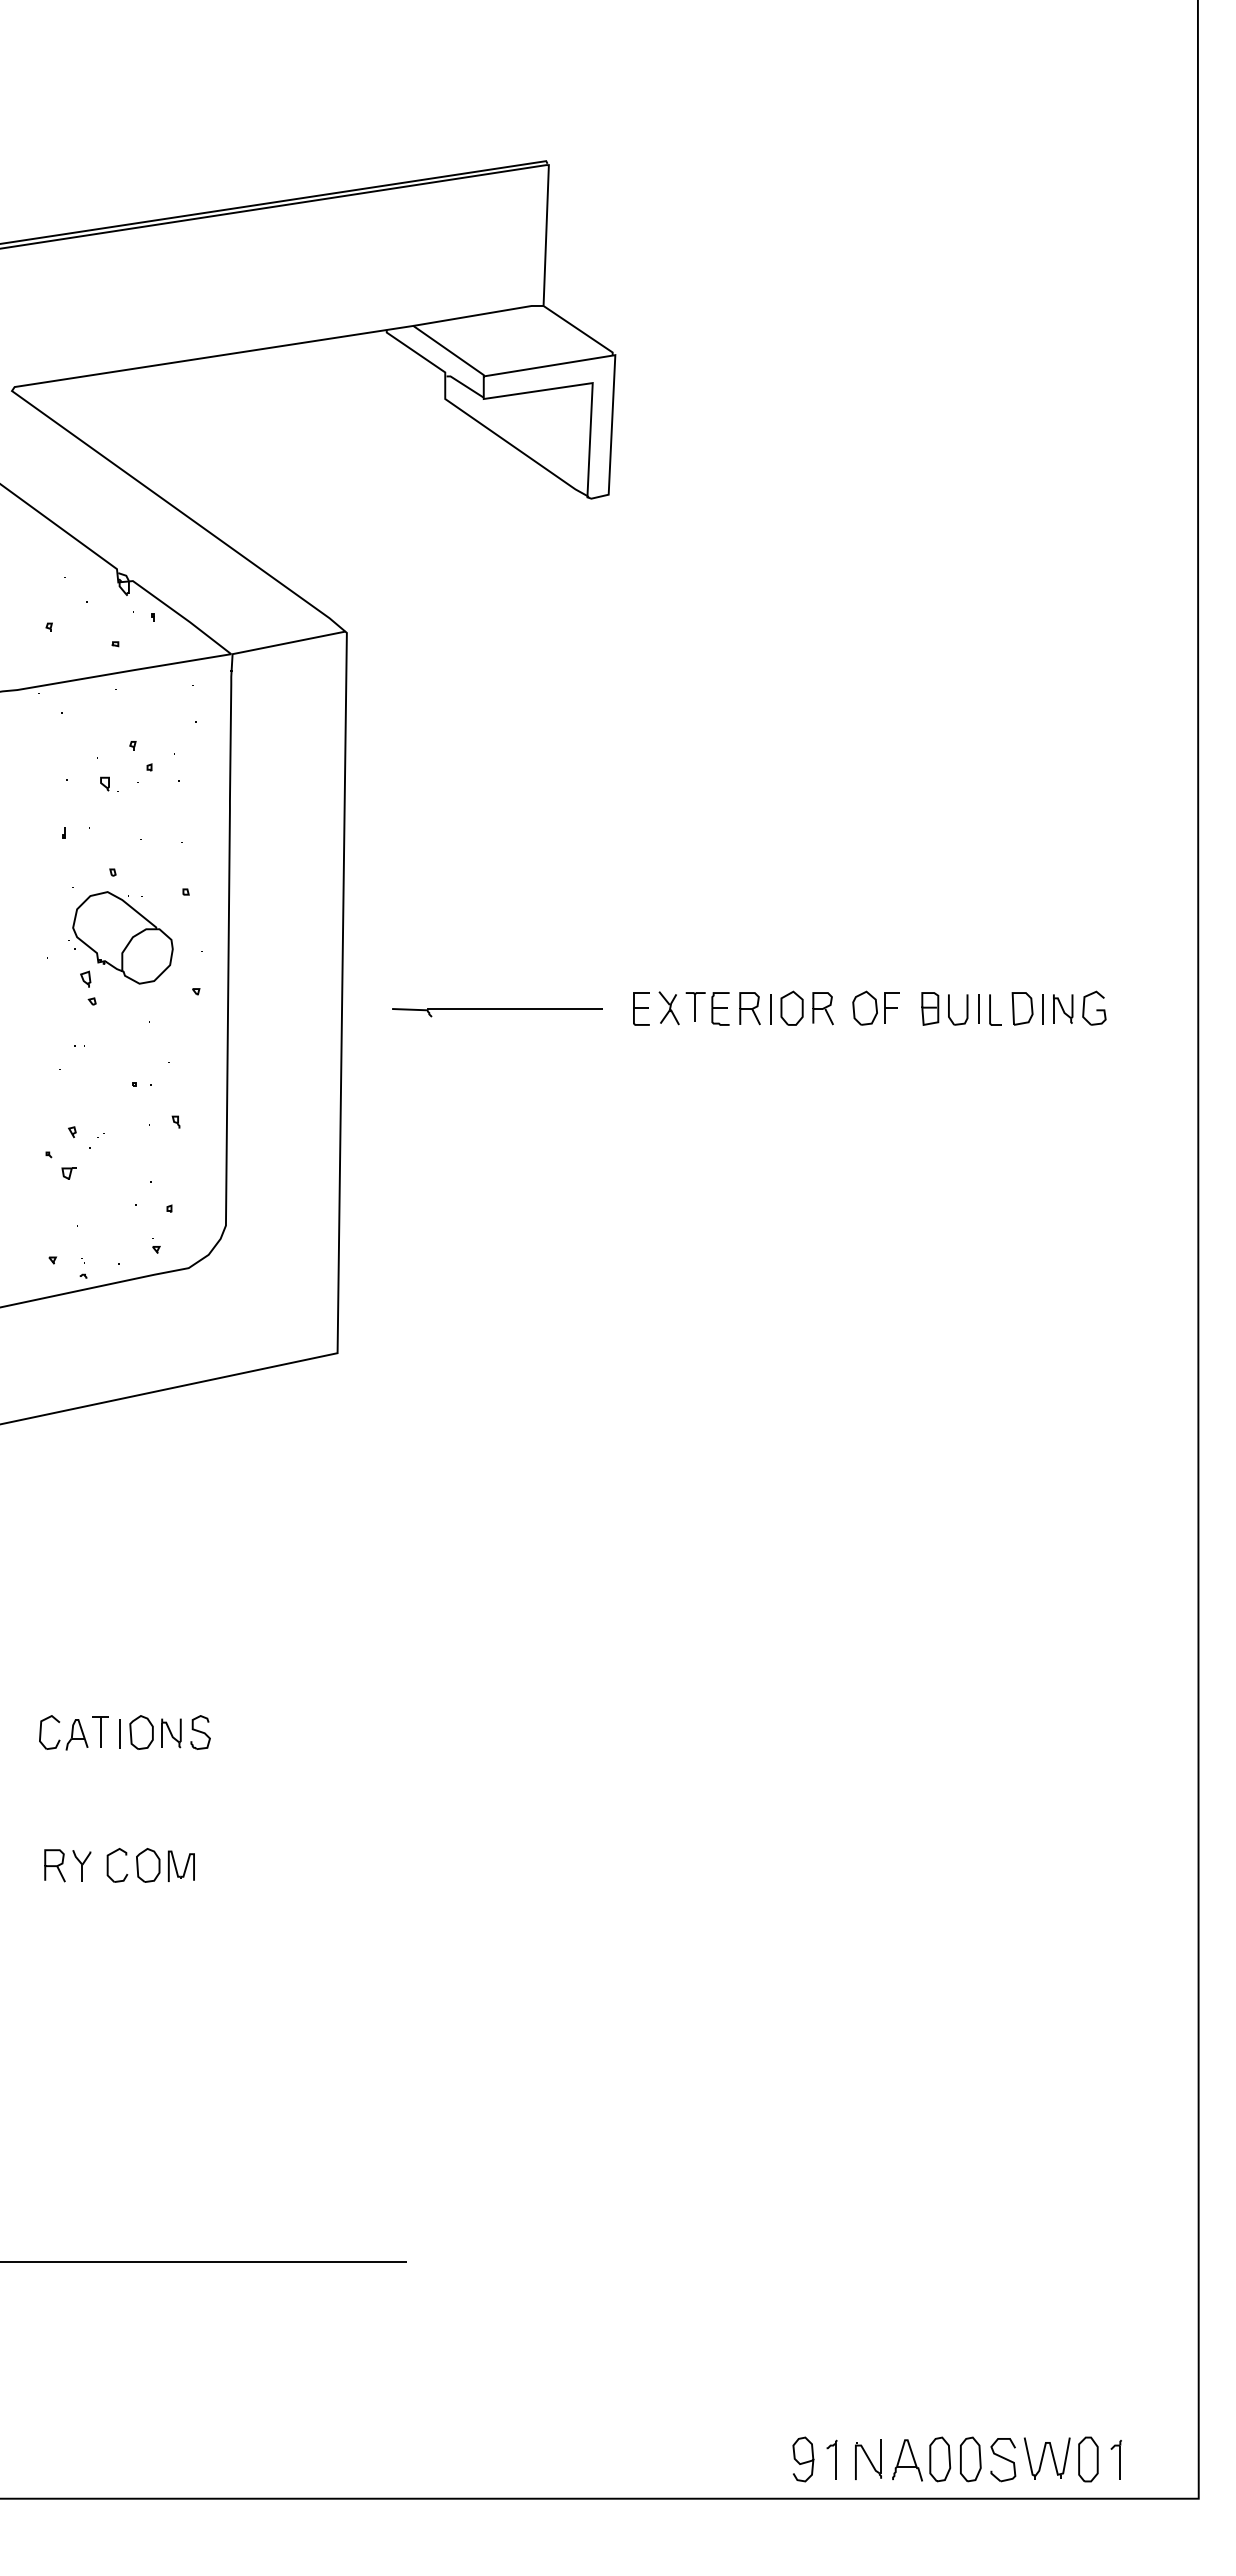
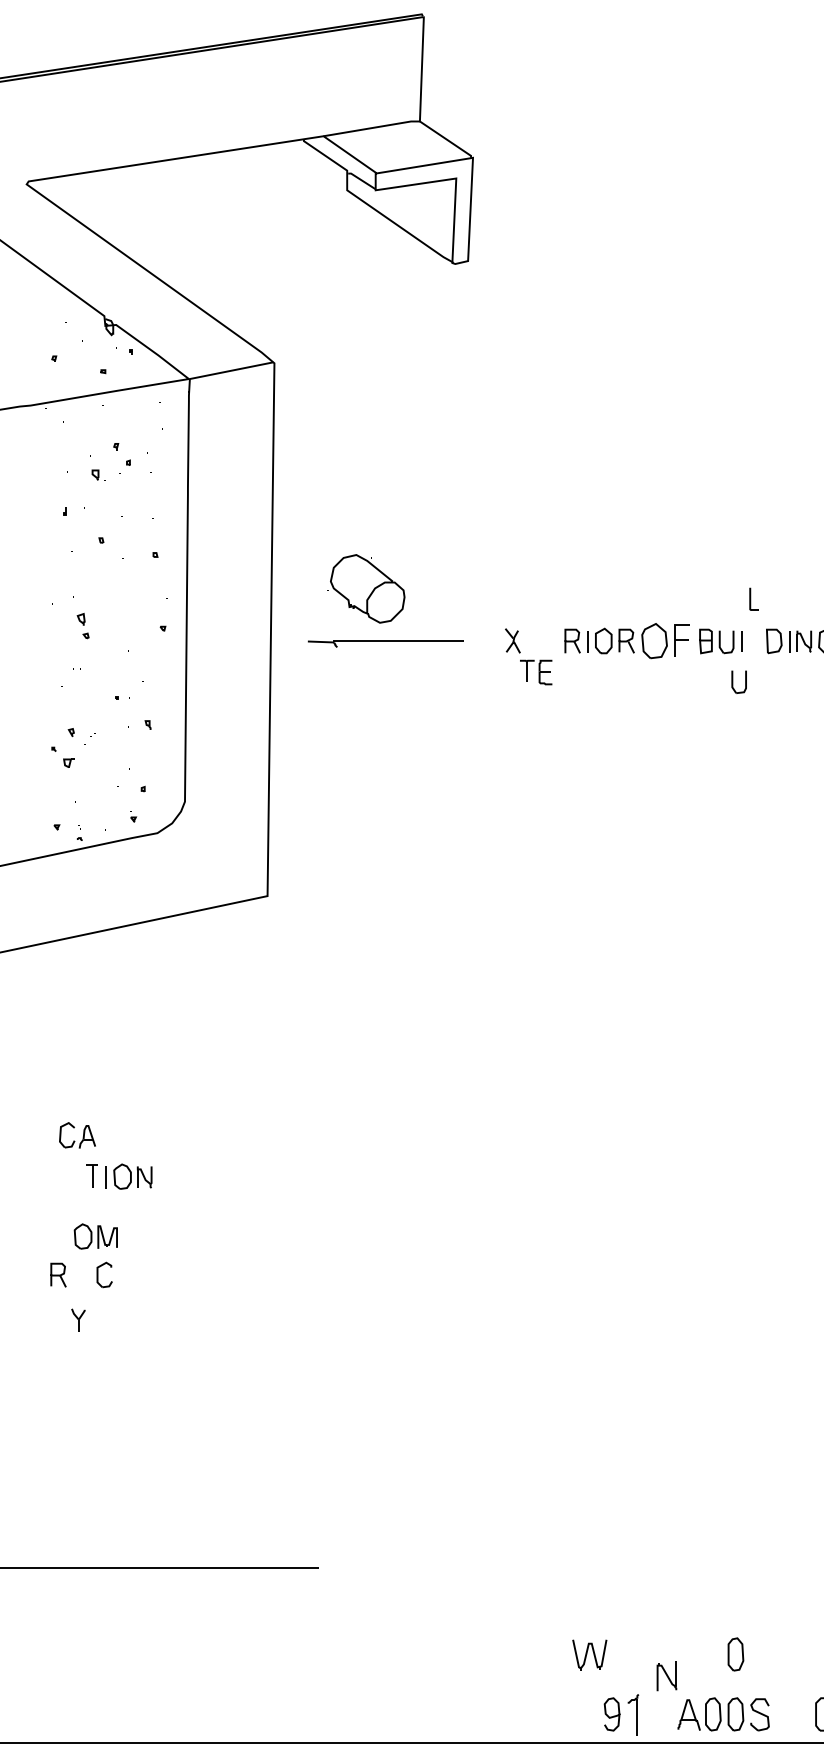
part: (120, 937) -> (365, 588), moved
part: (875, 1007) -> (665, 640), size x1.4
part: (641, 1008) -> (492, 641), removed
part: (707, 1008) -> (536, 672), moved
part: (995, 1009) -> (754, 598), moved
part: (983, 1063) -> (745, 681), added
part: (71, 1732) -> (83, 1135), moved
part: (200, 1732) -> (166, 1176), removed
part: (81, 1865) -> (78, 1320), moved
part: (165, 1865) -> (95, 1236), moved
part: (970, 2378) -> (735, 1654), added
part: (1046, 2458) -> (589, 1655), moved
part: (831, 2459) -> (632, 1714), size x1.4
part: (868, 2459) -> (666, 1675), moved

